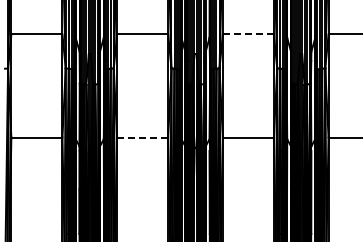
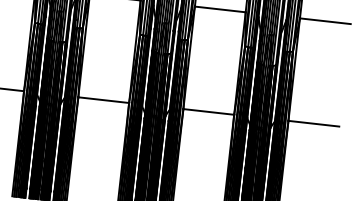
line: (248, 34) -> (220, 9), dashed -> solid
line: (142, 137) -> (103, 100), dashed -> solid

